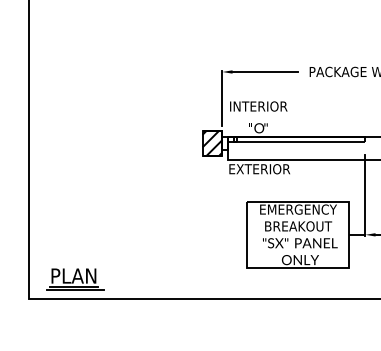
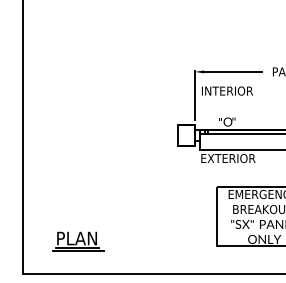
text: (258, 106) -> (227, 91), moved
hatch: (212, 143) -> (186, 135), removed
part: (75, 279) -> (78, 241), moved

